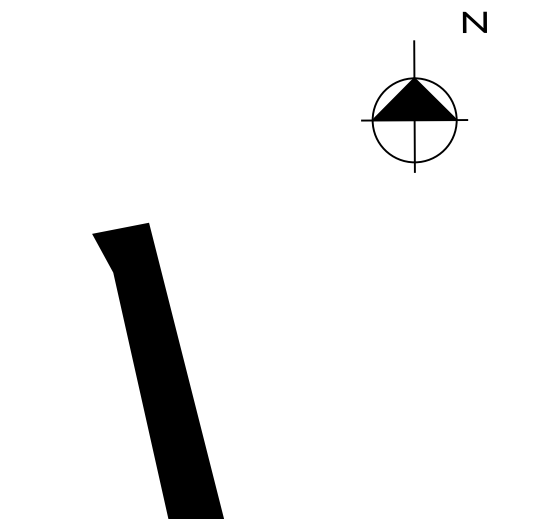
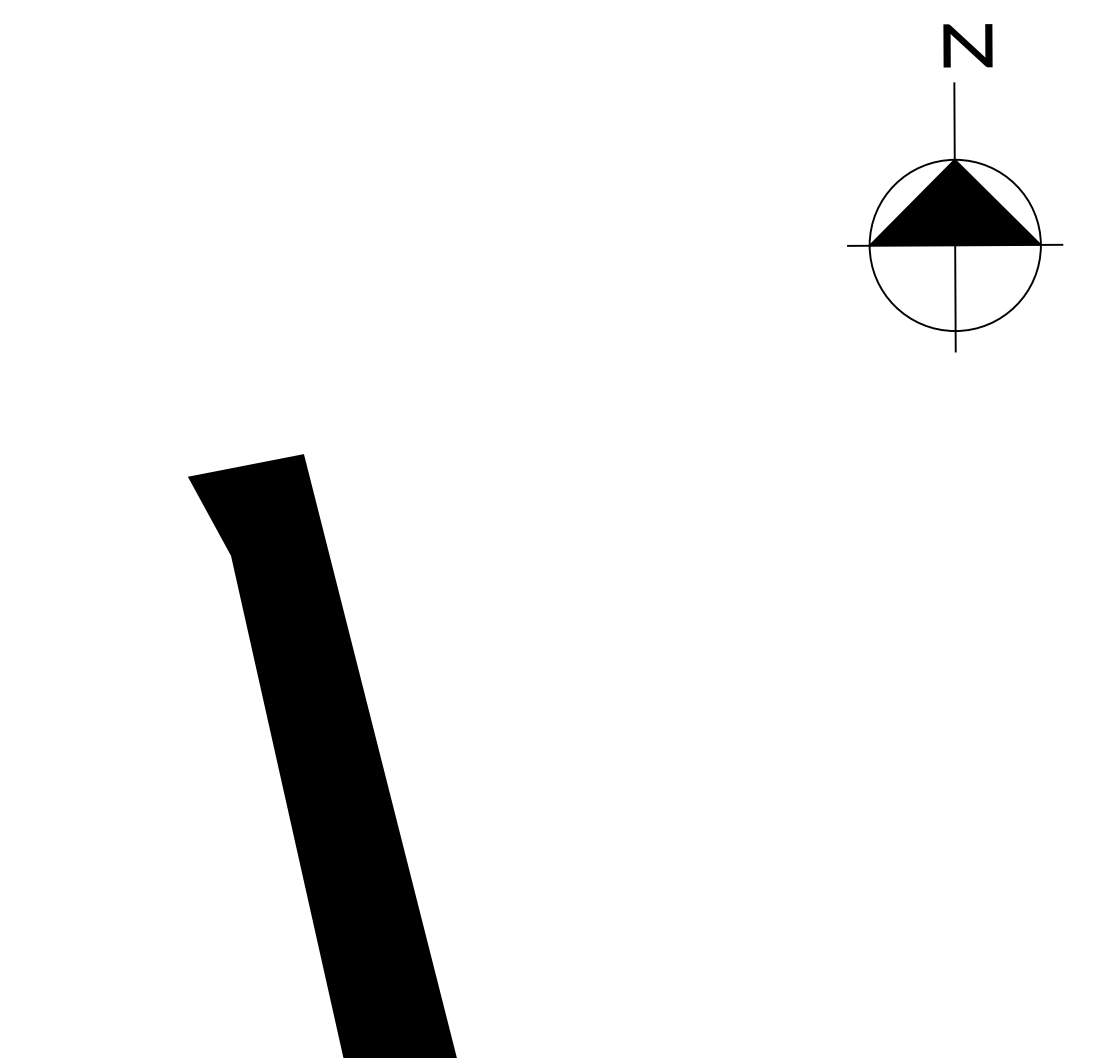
part: (414, 106) -> (954, 217), moved

